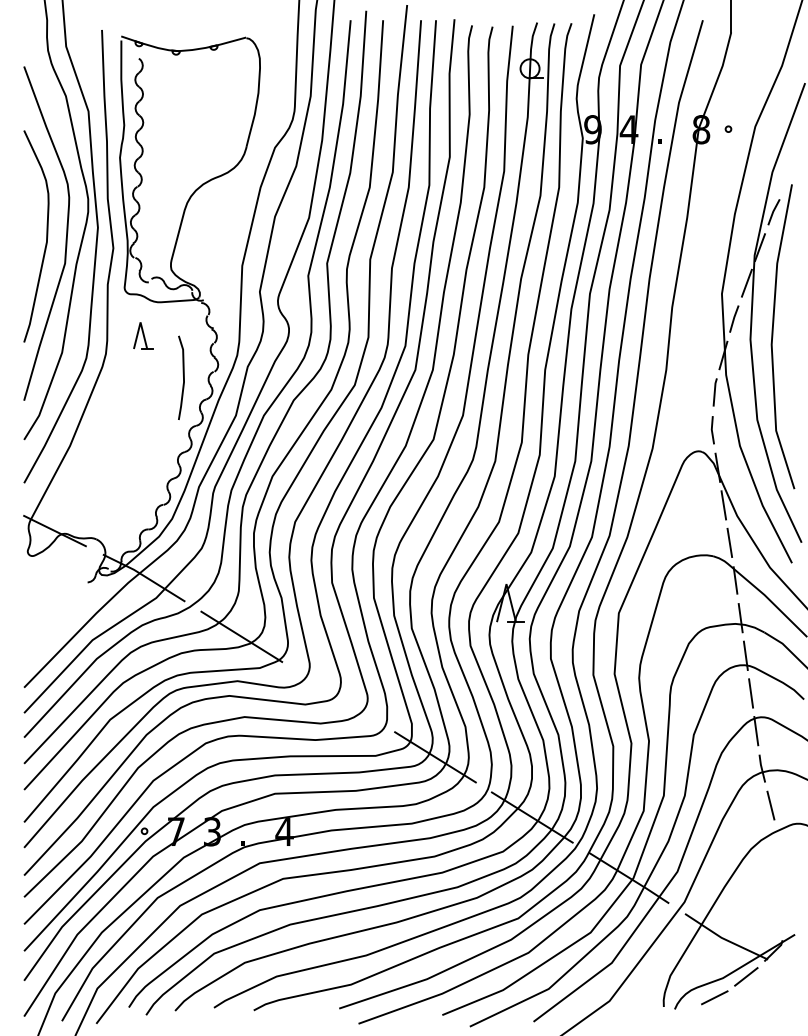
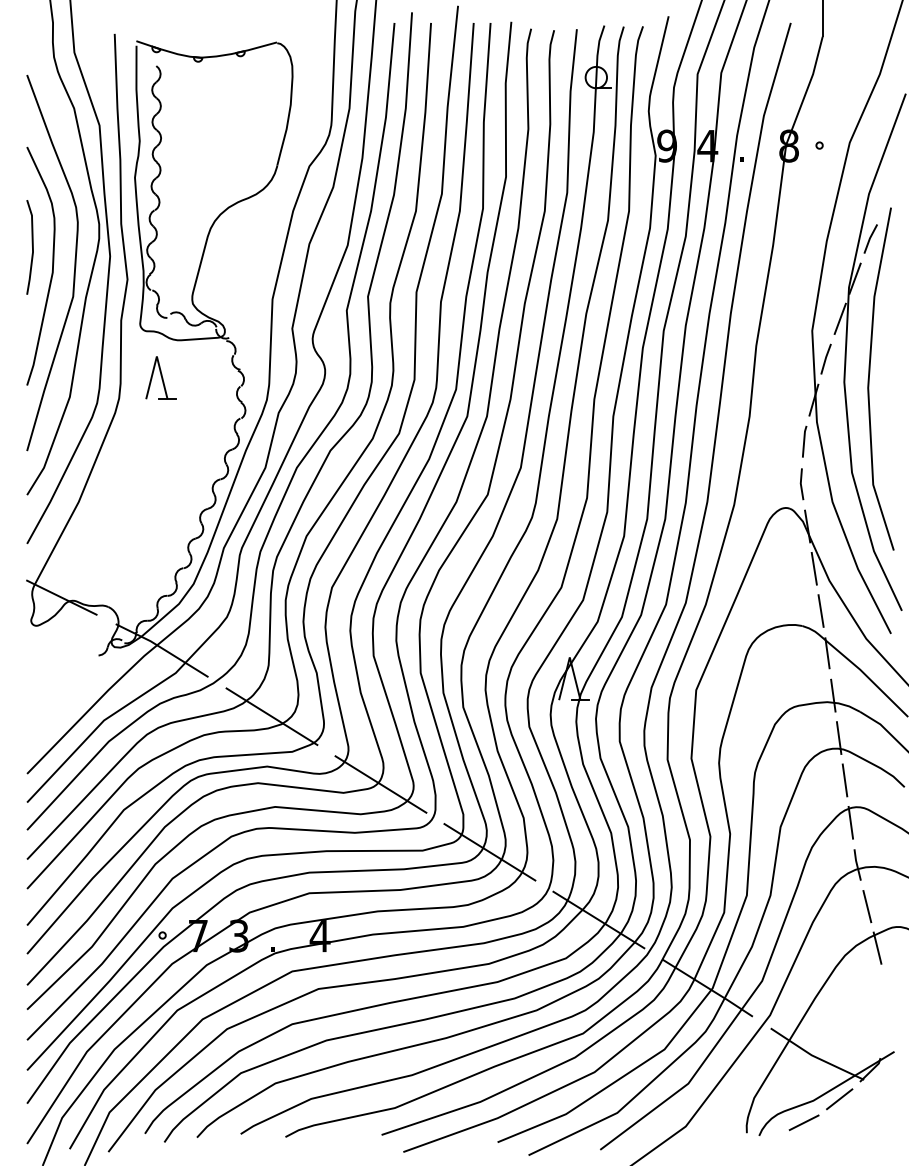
part: (142, 335) -> (160, 377), size x1.43
line: (183, 378) -> (32, 247), moved
line: (338, 697) -> (380, 784), added
line: (779, 841) -> (877, 947), added

